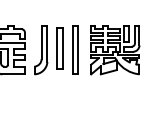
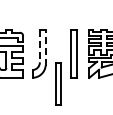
line: (41, 42) -> (39, 45), solid -> dashed
line: (47, 43) -> (45, 46), solid -> dashed
part: (59, 48) -> (57, 83), moved

